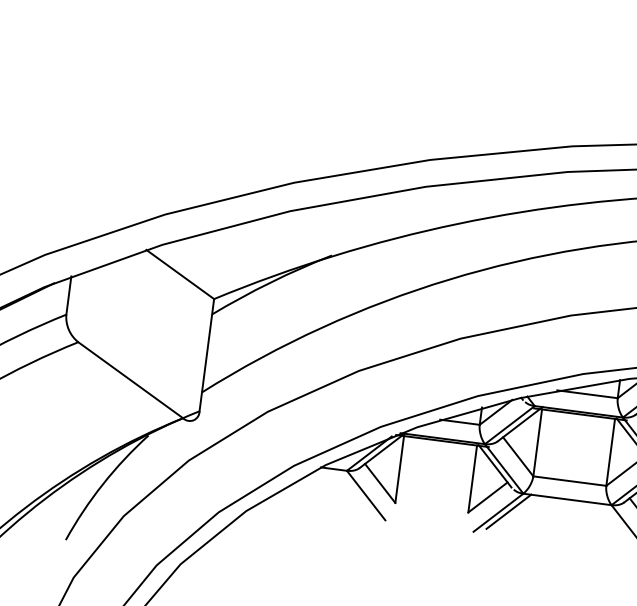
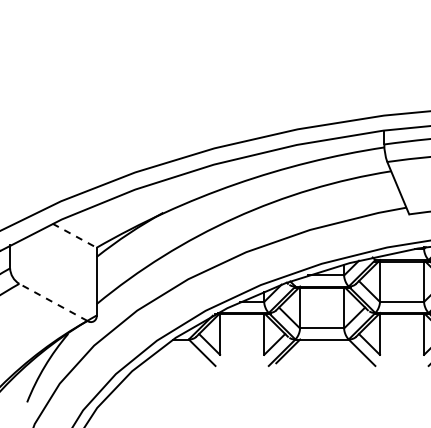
line: (181, 274) -> (75, 235), solid -> dashed
line: (130, 380) -> (53, 302), solid -> dashed

